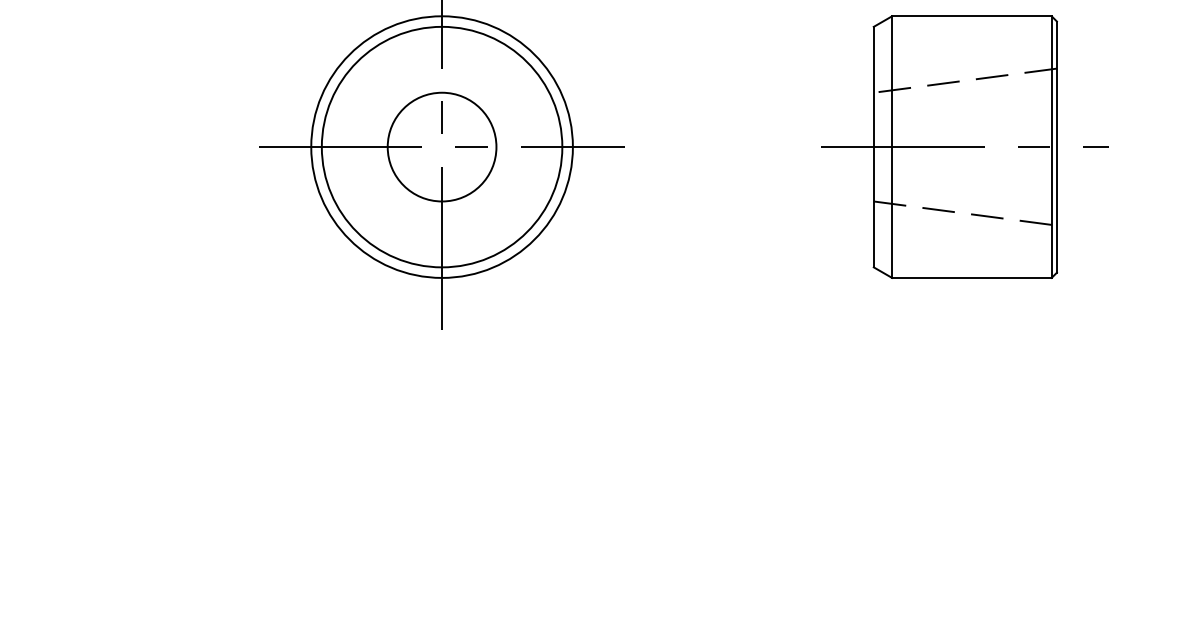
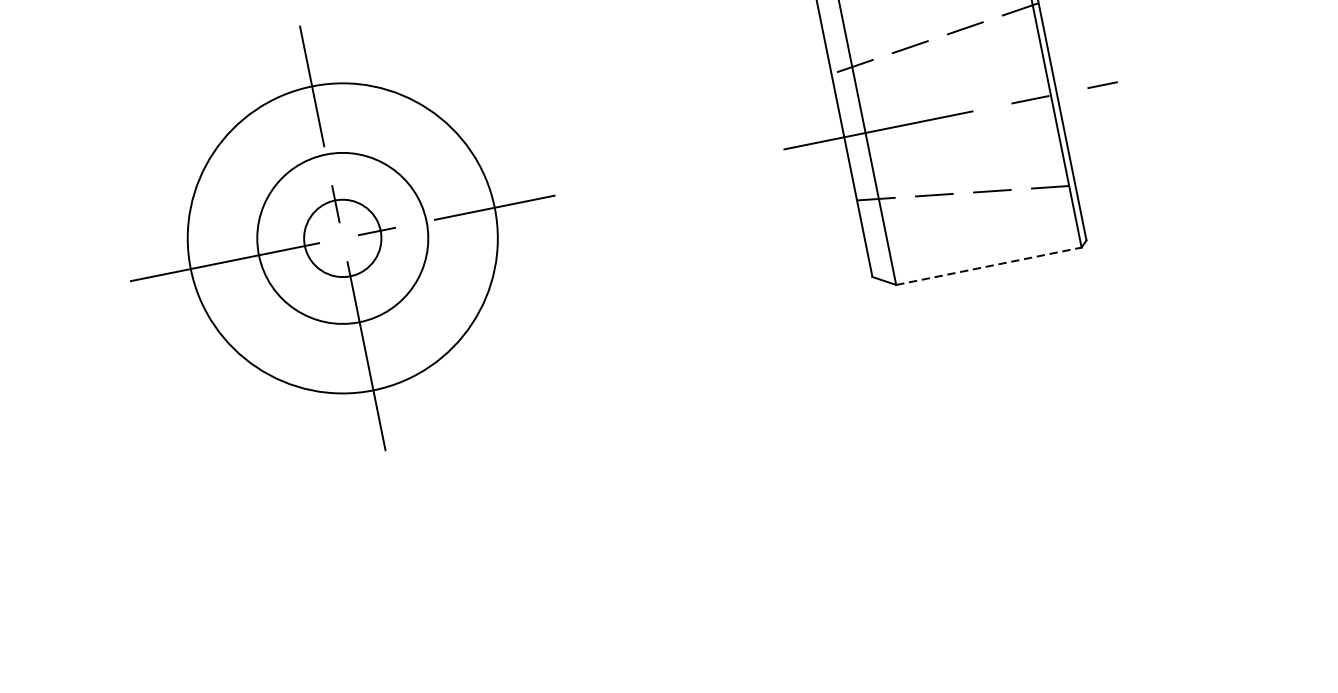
circle: (441, 146) -> (341, 237), size x0.6
circle: (441, 146) -> (341, 237), size x0.6
line: (971, 277) -> (988, 265), solid -> dashed

